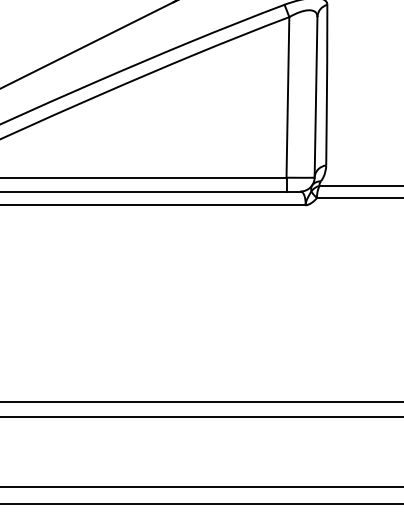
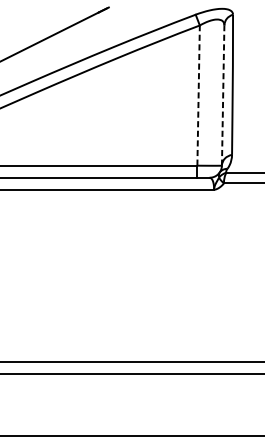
line: (287, 96) -> (198, 94), solid -> dashed
line: (316, 96) -> (223, 94), solid -> dashed

